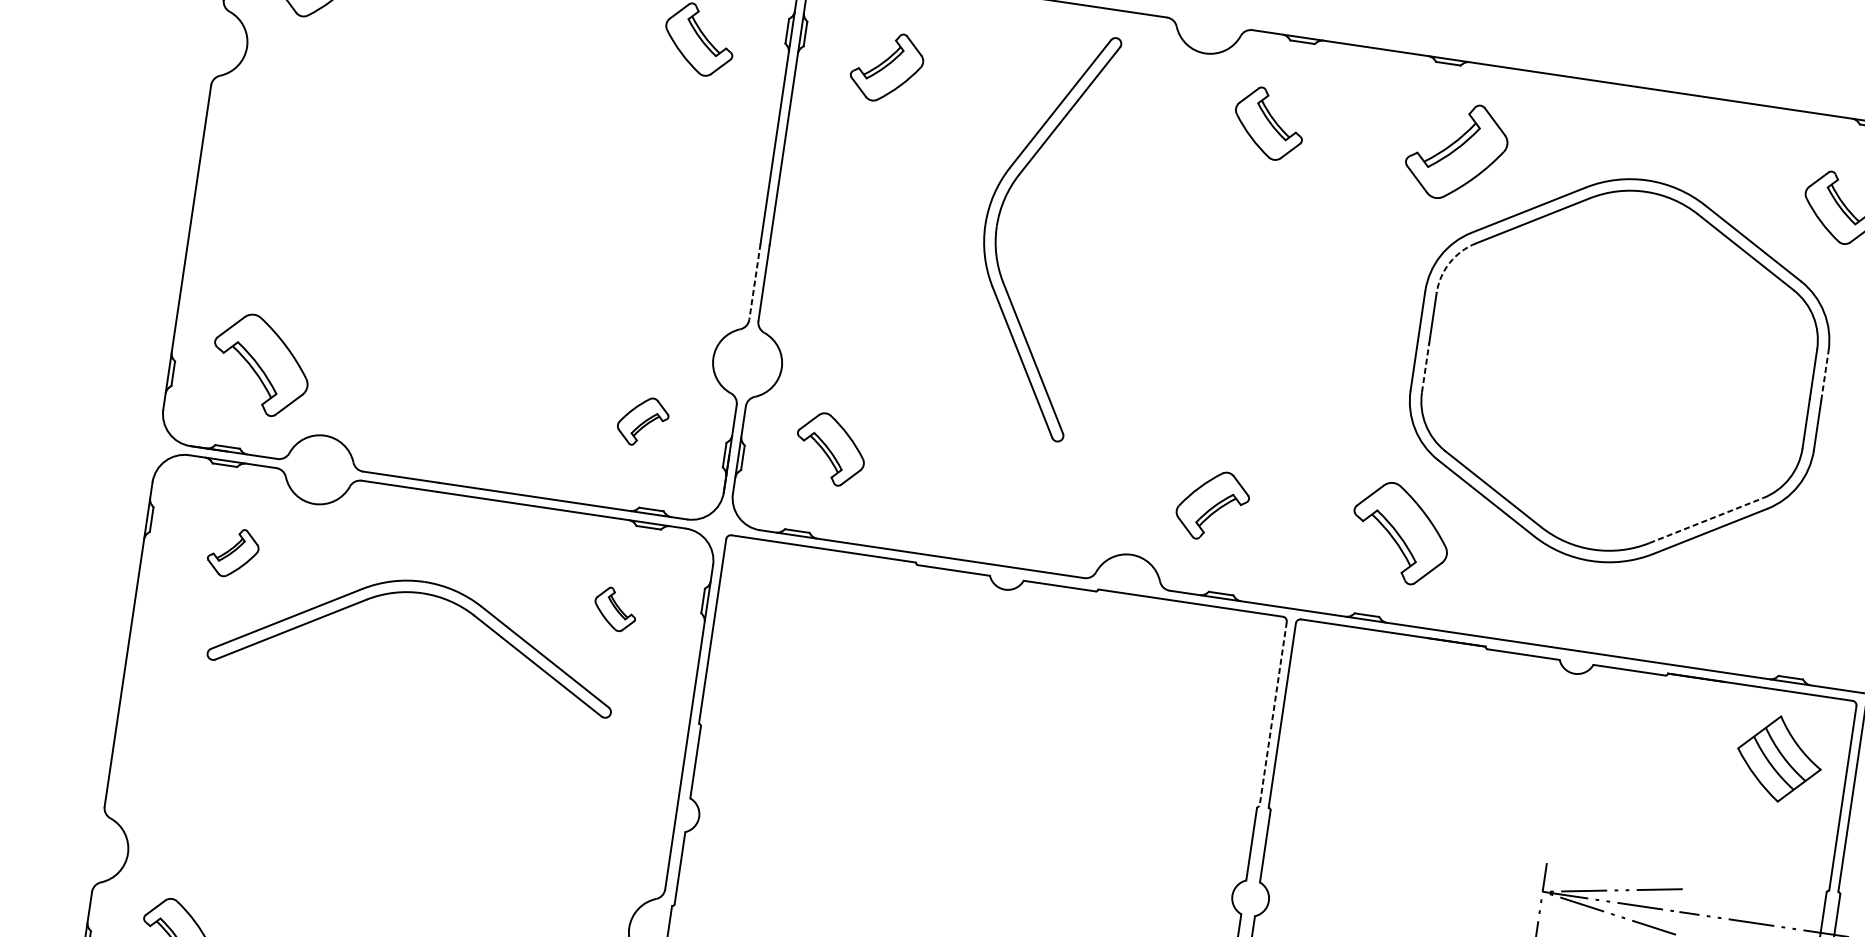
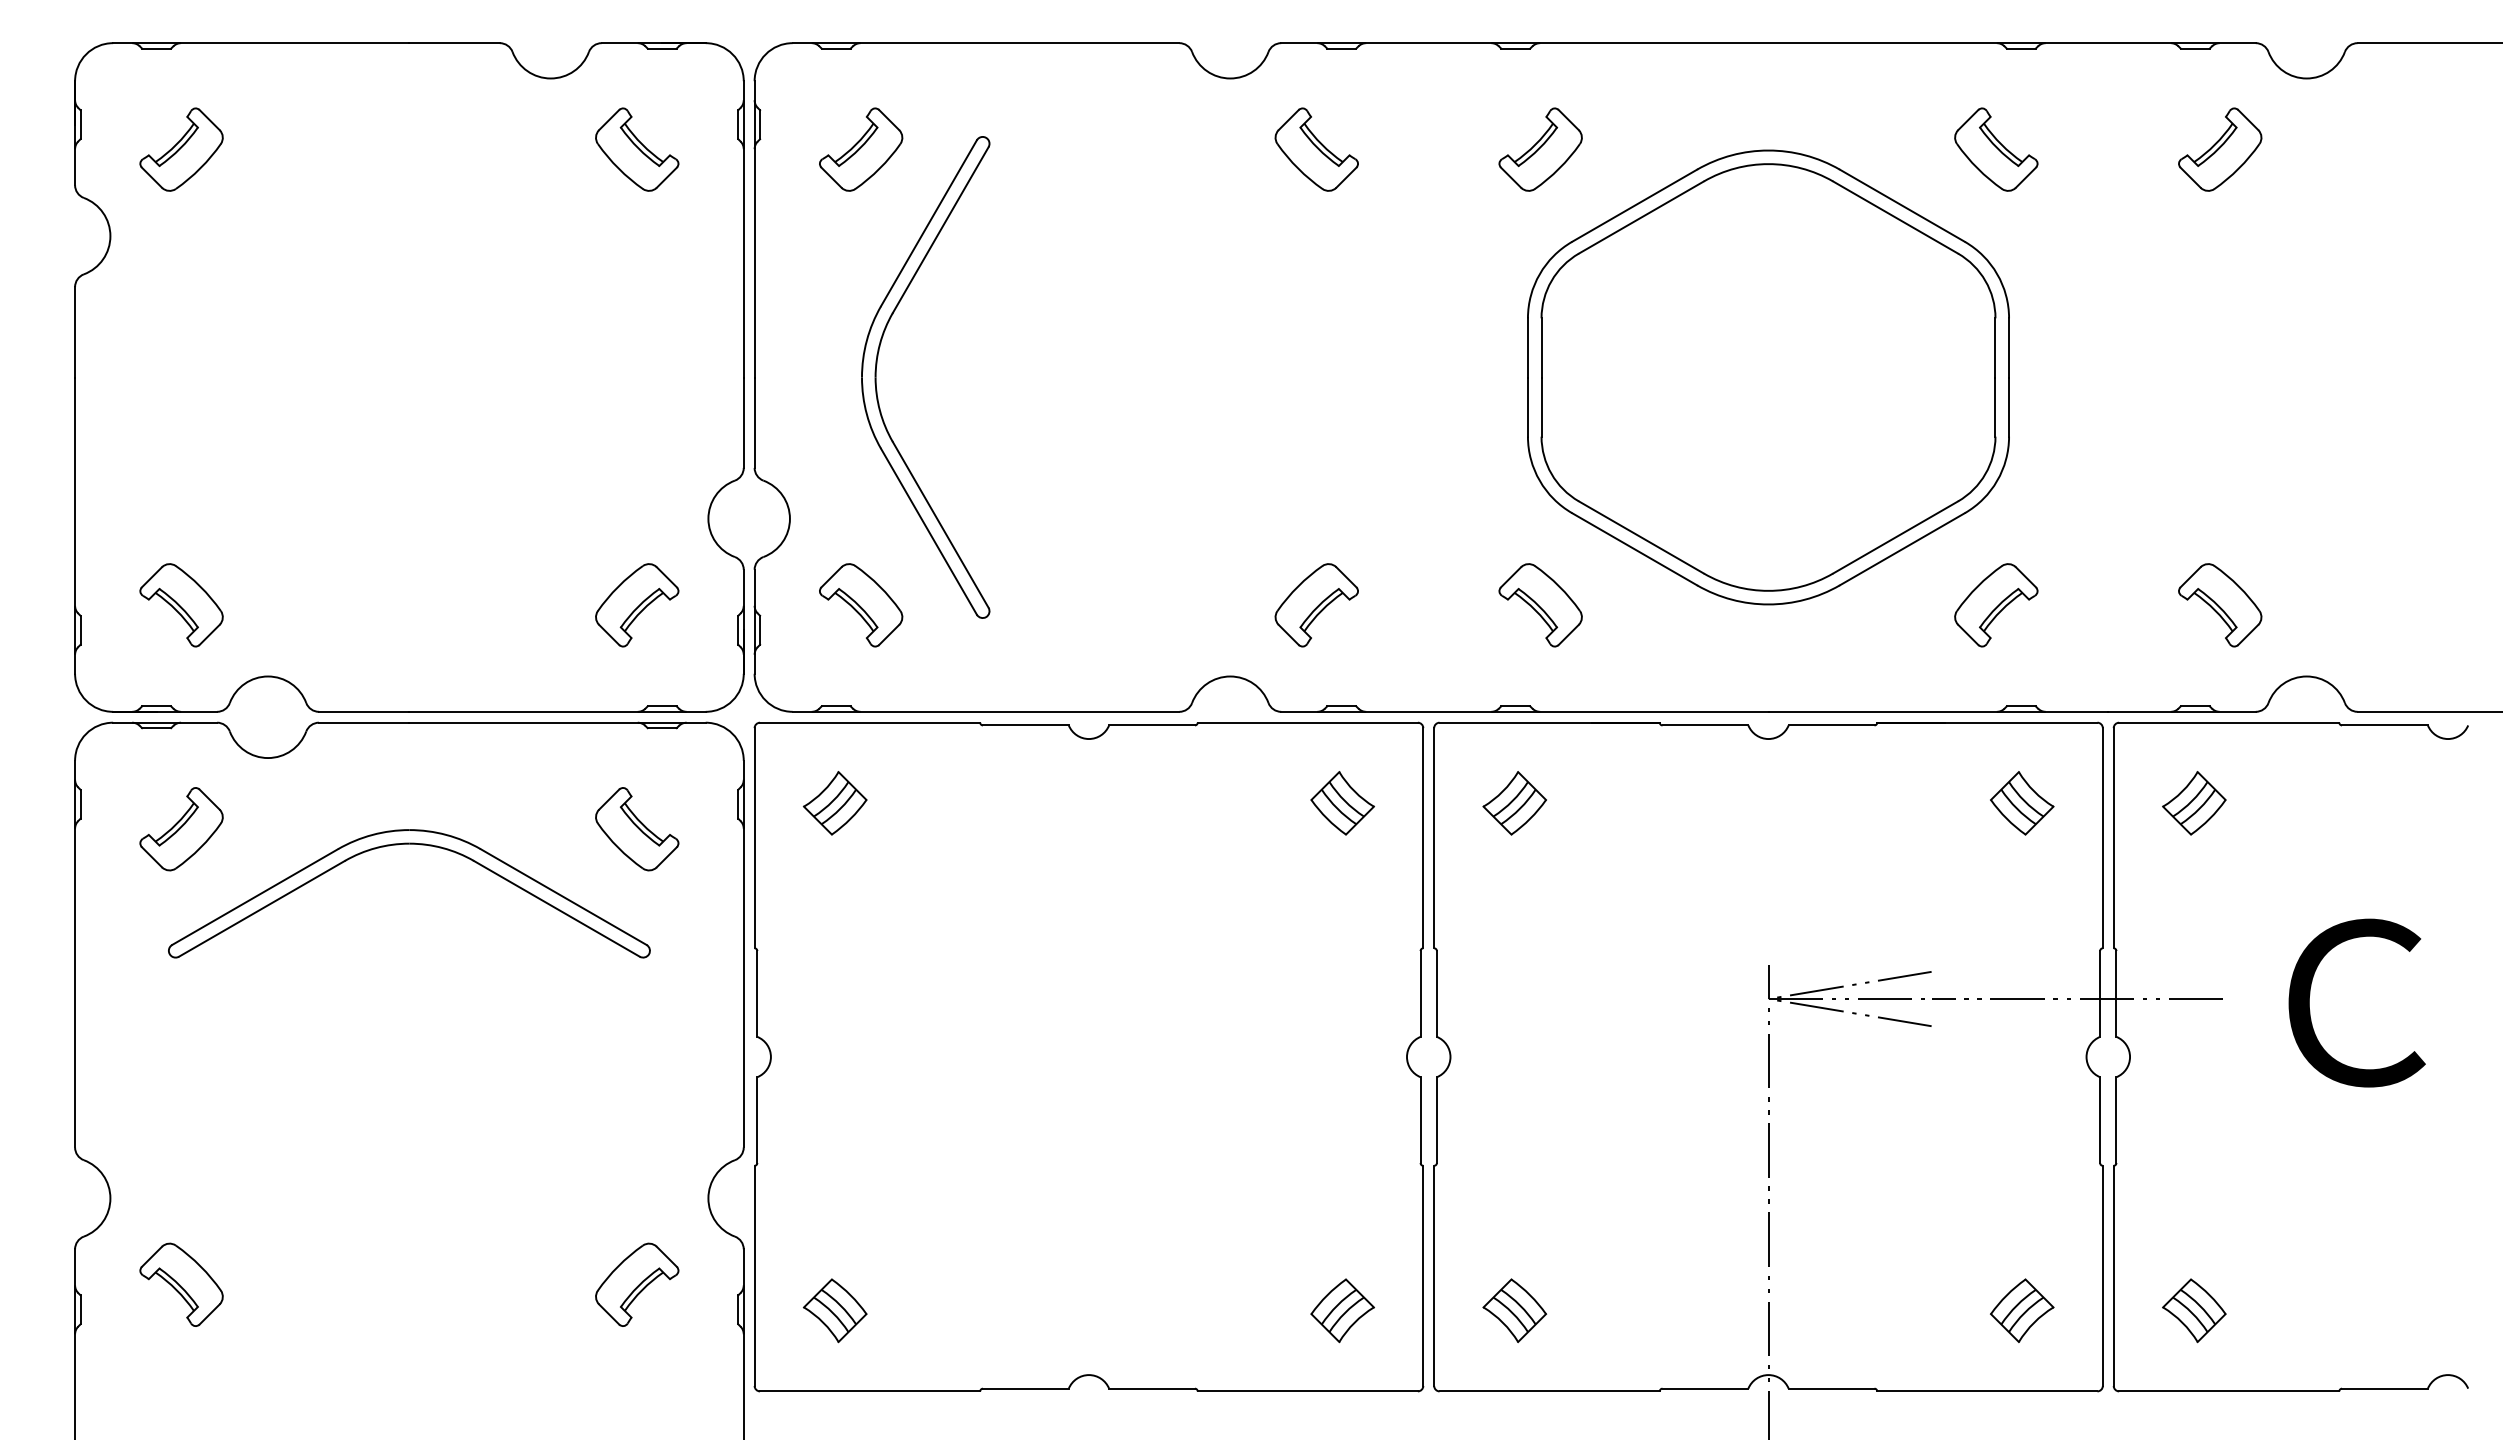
part: (1456, 151) -> (1540, 149), size x0.71
part: (997, 226) -> (876, 377), moved
arc: (1449, 262) -> (1551, 280), dashed -> solid
line: (754, 282) -> (743, 423), dashed -> solid
part: (260, 365) -> (181, 605), size x0.71
line: (1425, 367) -> (1541, 407), dashed -> solid
line: (1825, 375) -> (2009, 347), dashed -> solid
part: (643, 421) -> (637, 605), size x1.43
line: (1707, 520) -> (1896, 537), dashed -> solid
part: (1400, 533) -> (1540, 605), size x0.71
part: (233, 553) -> (181, 829), size x1.43
part: (1782, 590) -> (1996, 605), added
part: (615, 609) -> (637, 829), size x1.67
part: (783, 612) -> (834, 803), added
part: (1209, 675) -> (1342, 803), added
part: (1353, 696) -> (1514, 803), added
line: (1273, 714) -> (1423, 838), dashed -> solid
part: (1779, 759) -> (2022, 803), size x0.62

